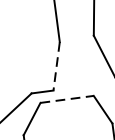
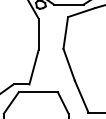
line: (57, 66) -> (34, 67), dashed -> solid
line: (67, 100) -> (38, 92), dashed -> solid

